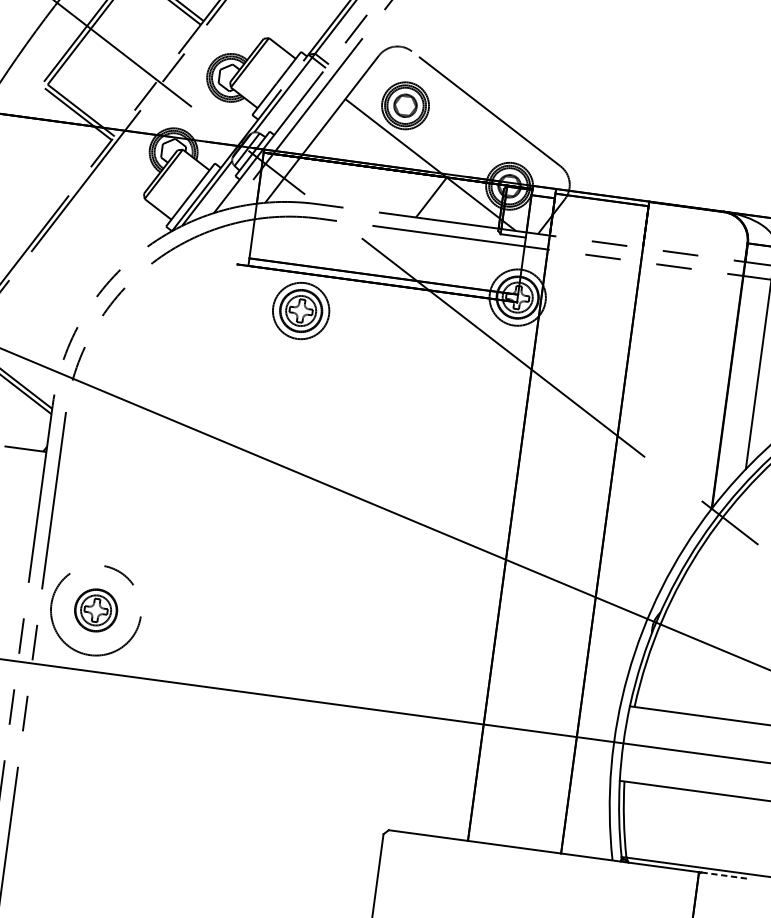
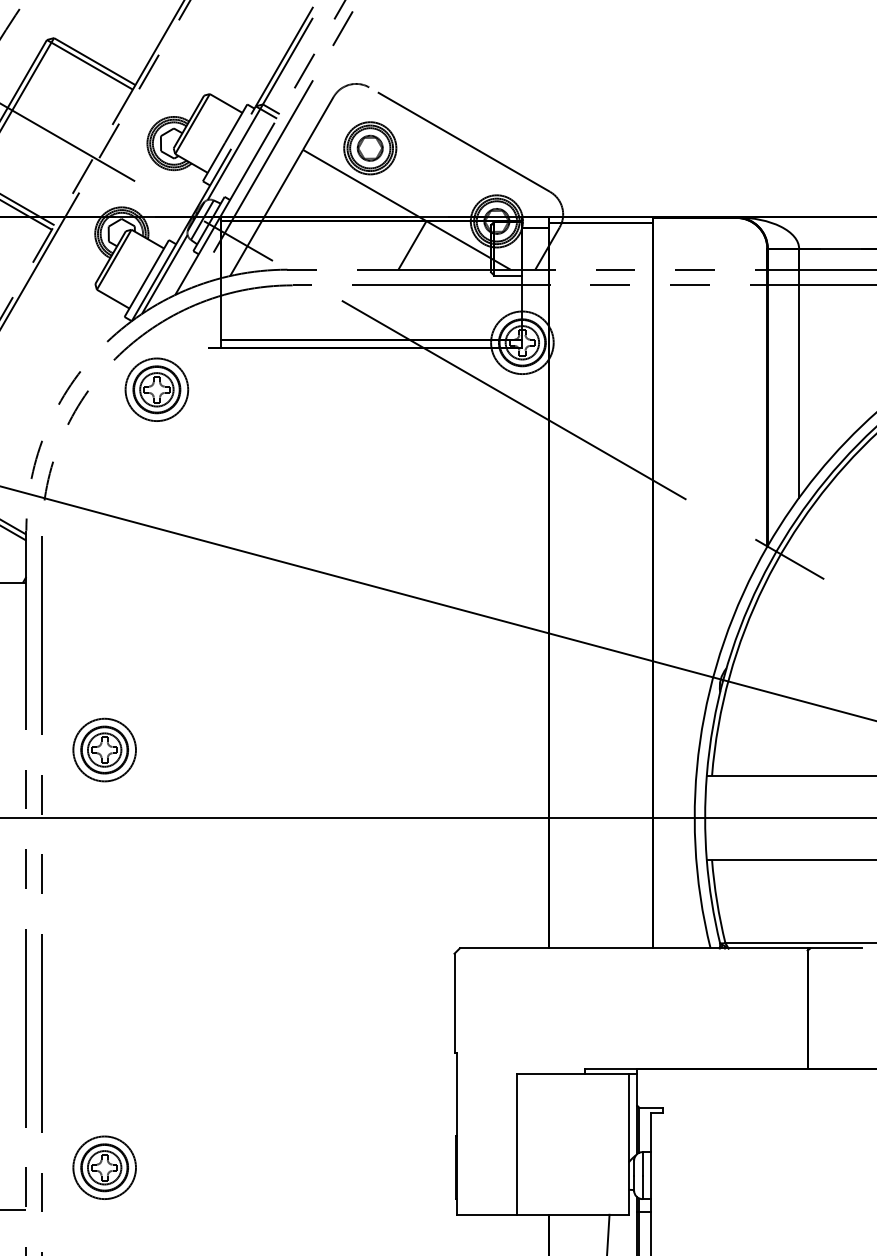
part: (300, 310) -> (156, 389), moved
circle: (96, 609) -> (104, 749), size x0.62
line: (724, 875) -> (836, 948), dashed -> solid

